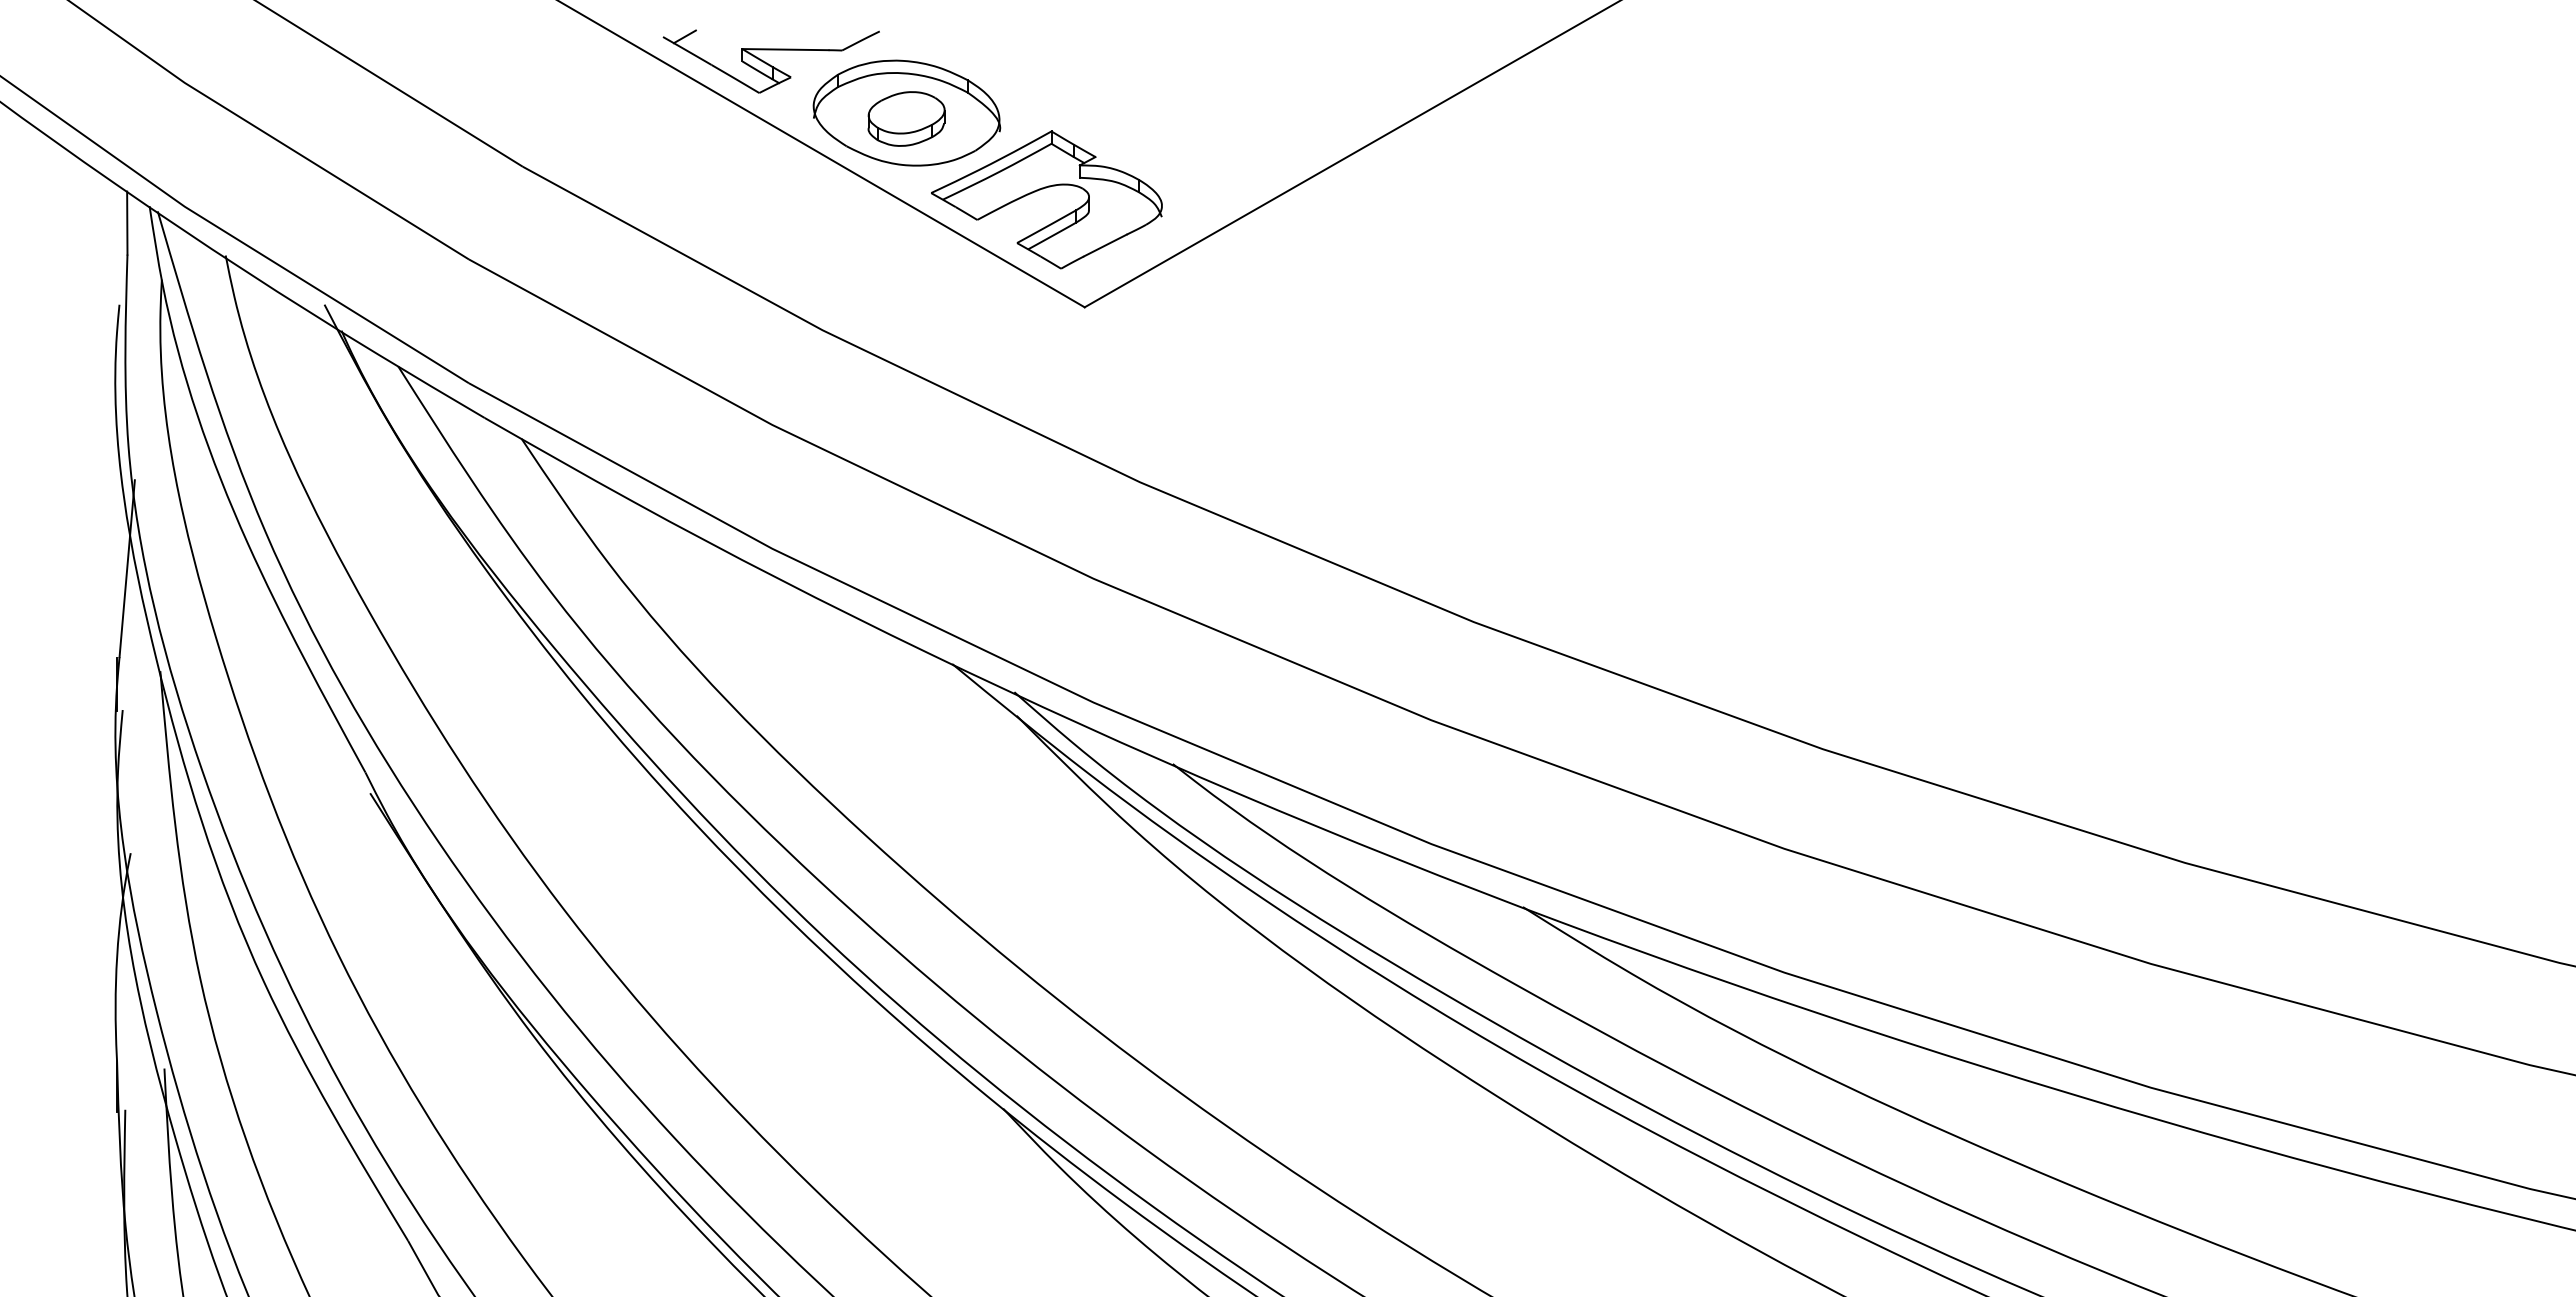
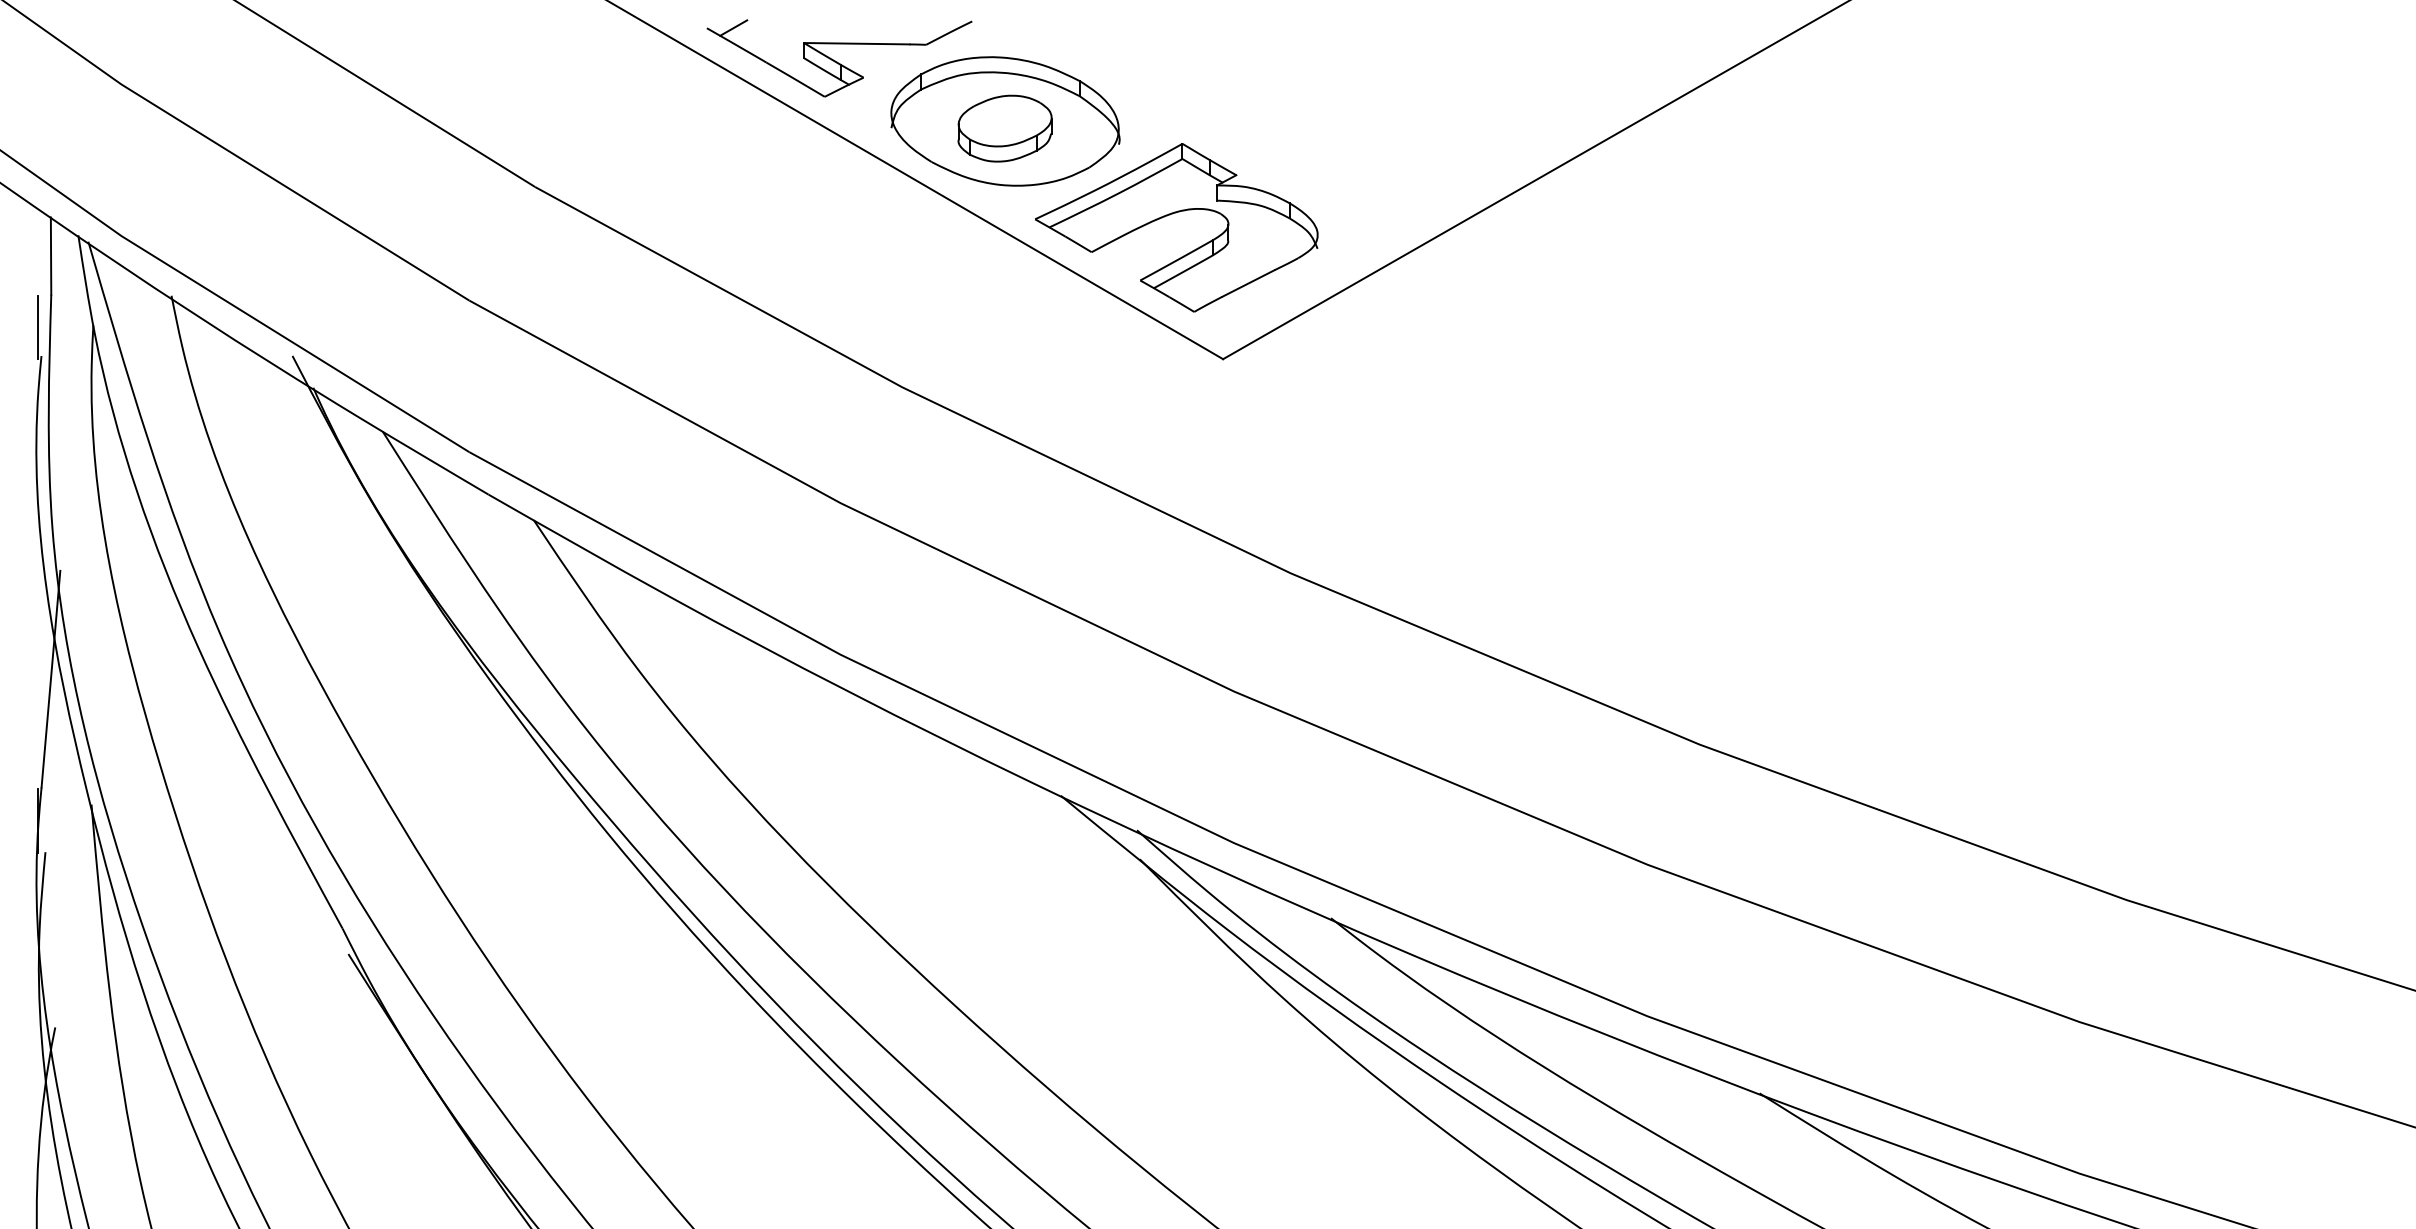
line: (116, 281) -> (37, 327), added

